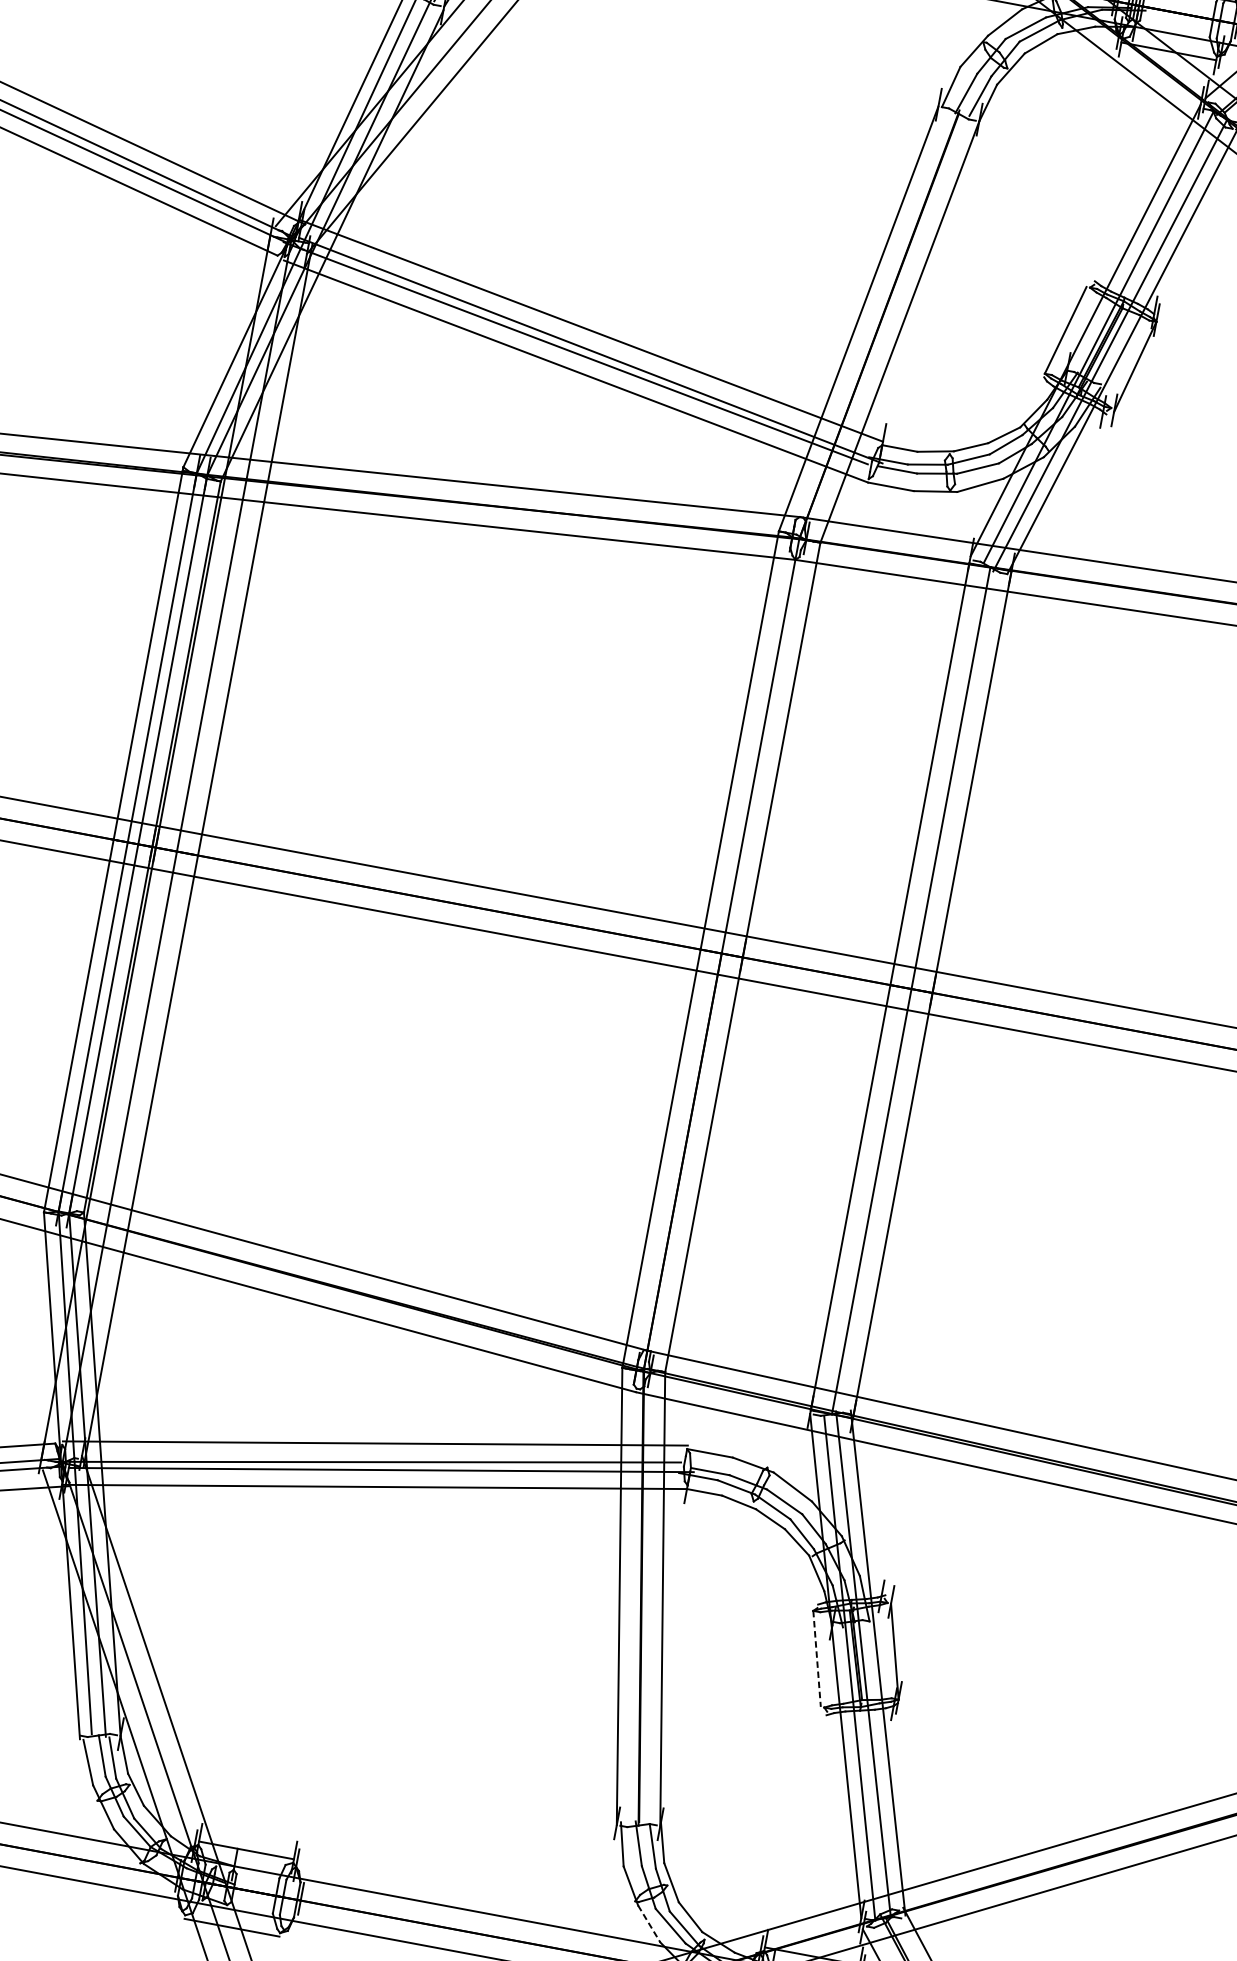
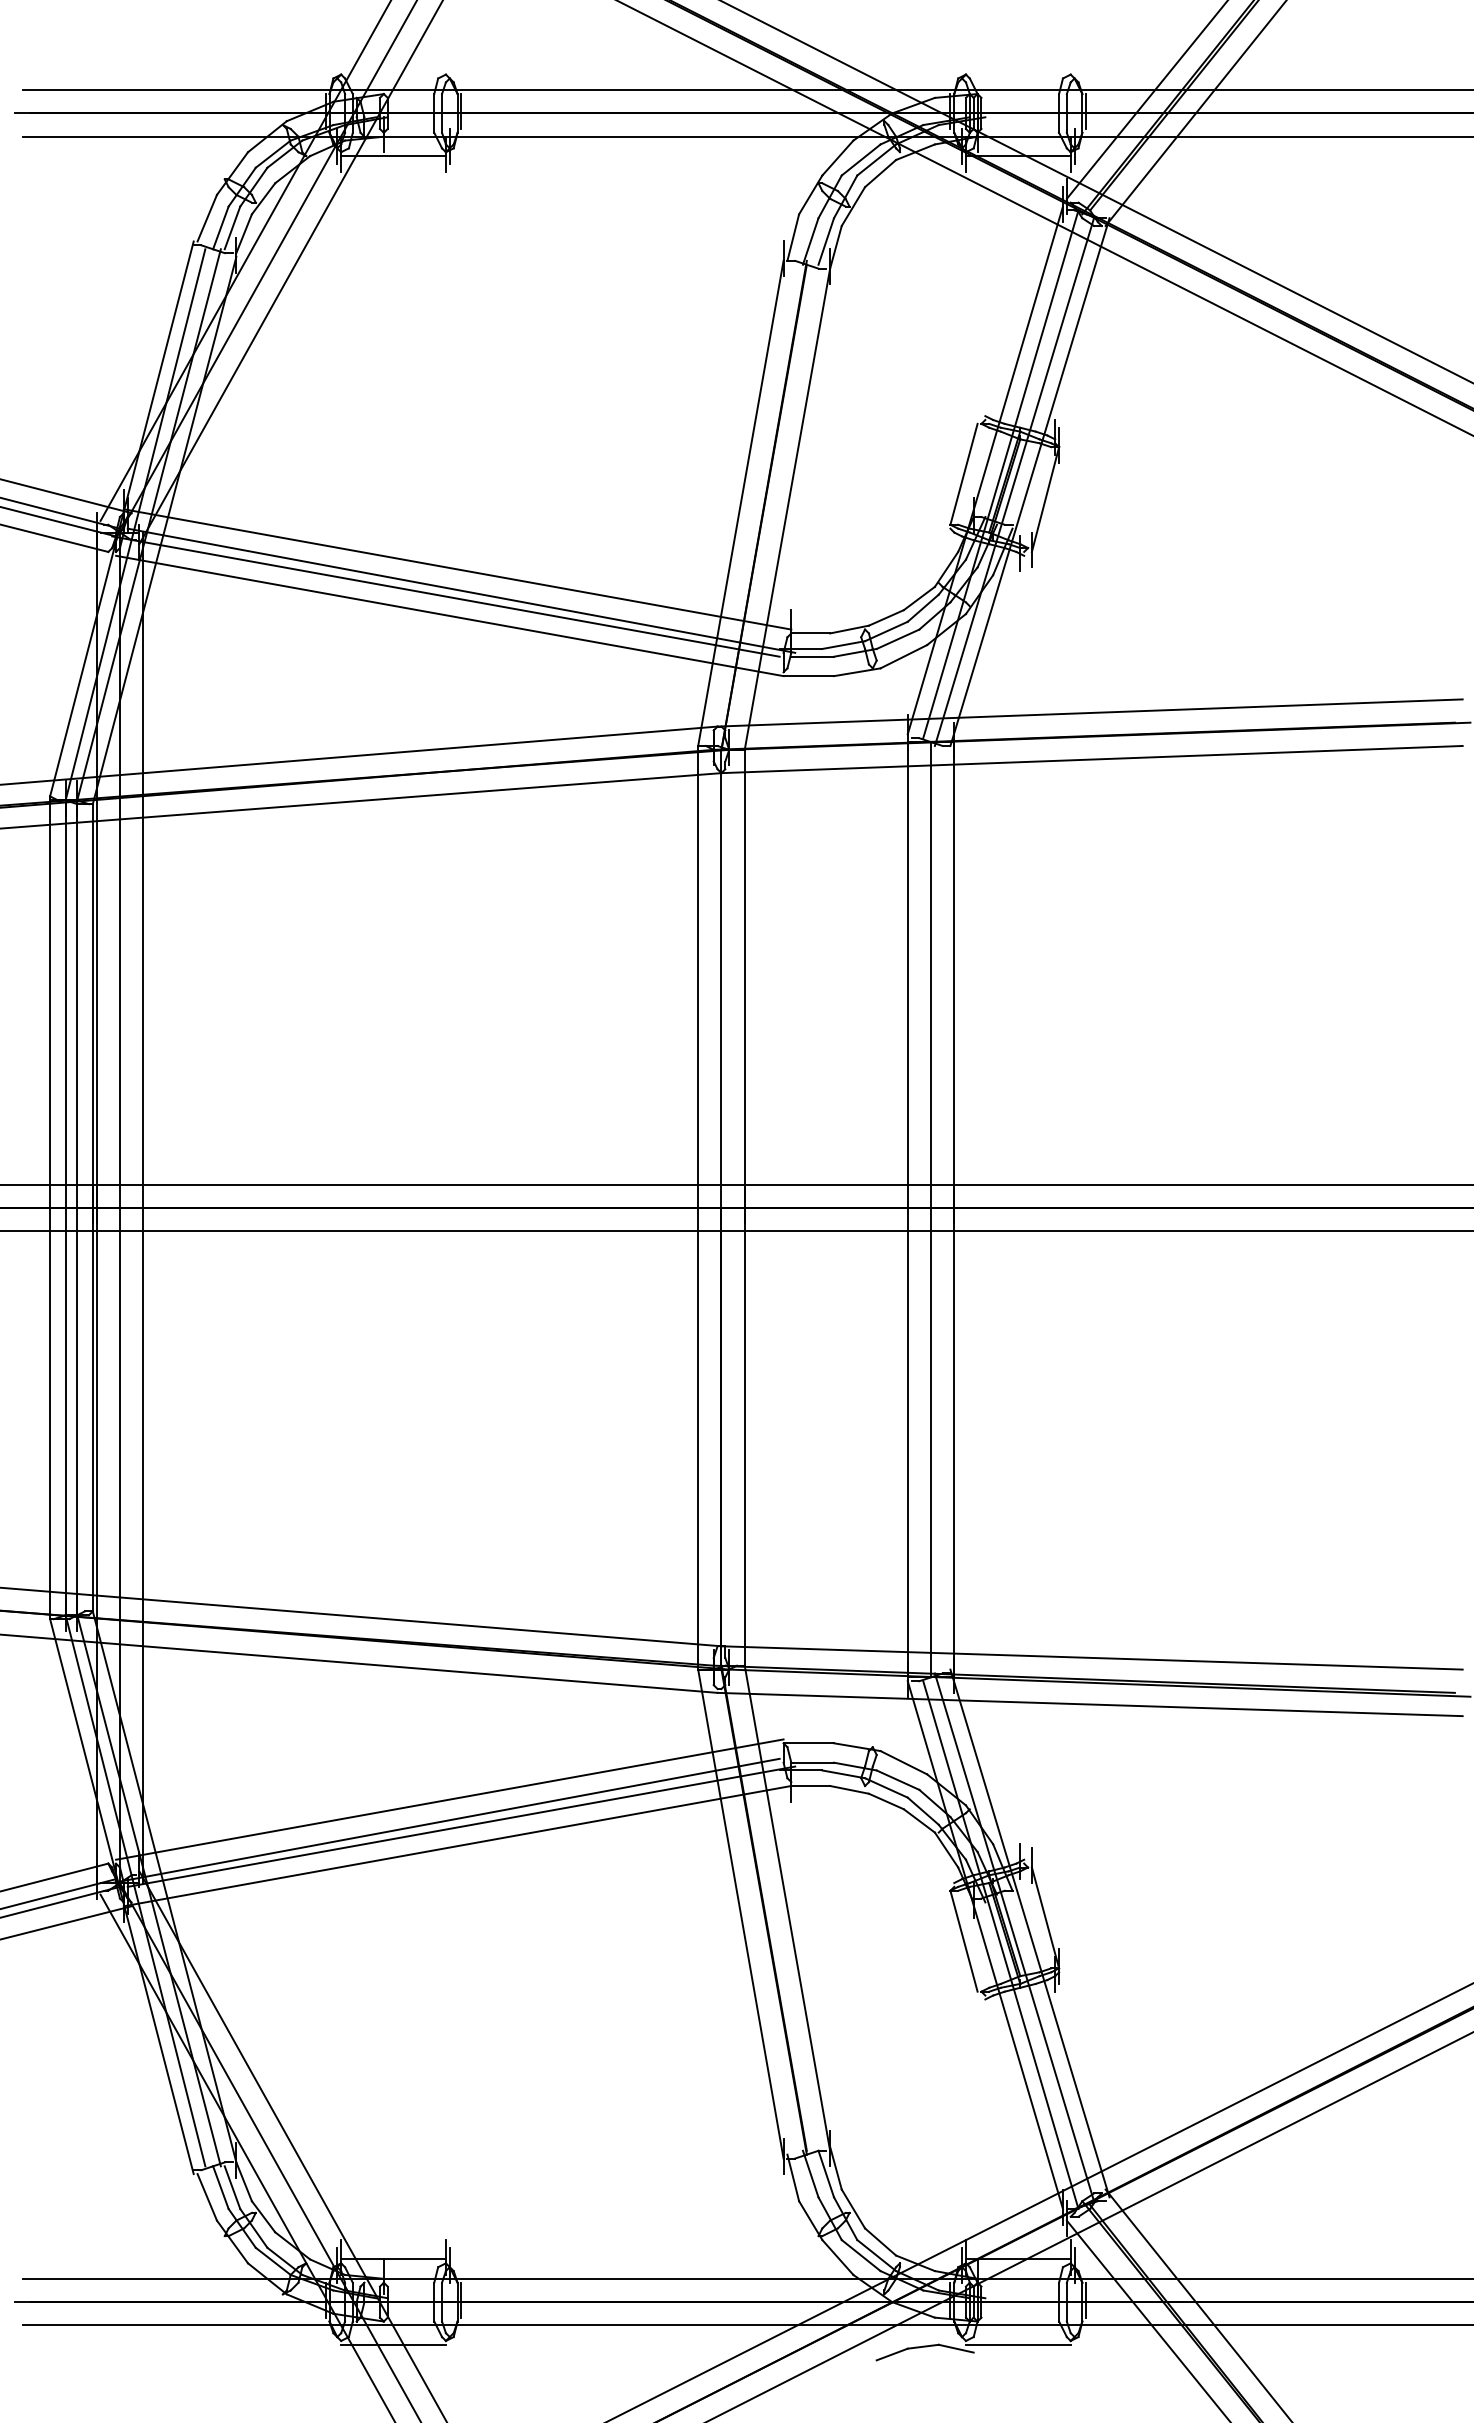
line: (817, 1659) -> (964, 1941), dashed -> solid
line: (649, 1924) -> (838, 2257), dashed -> solid

